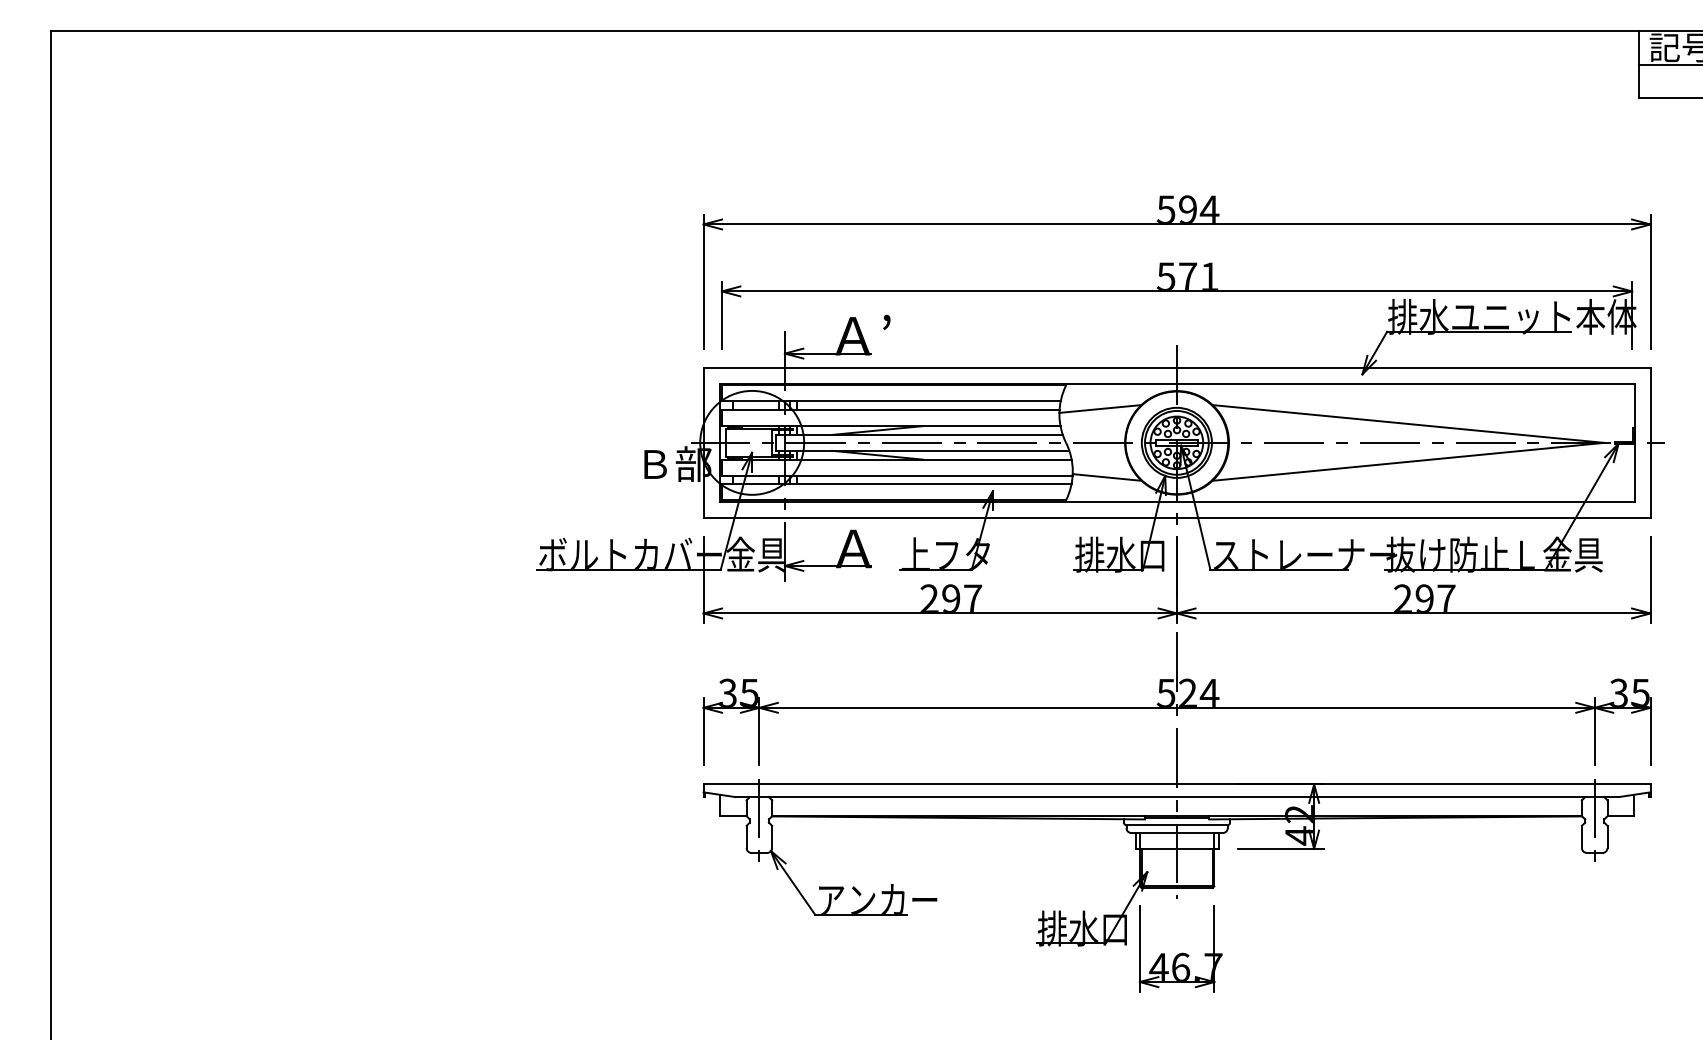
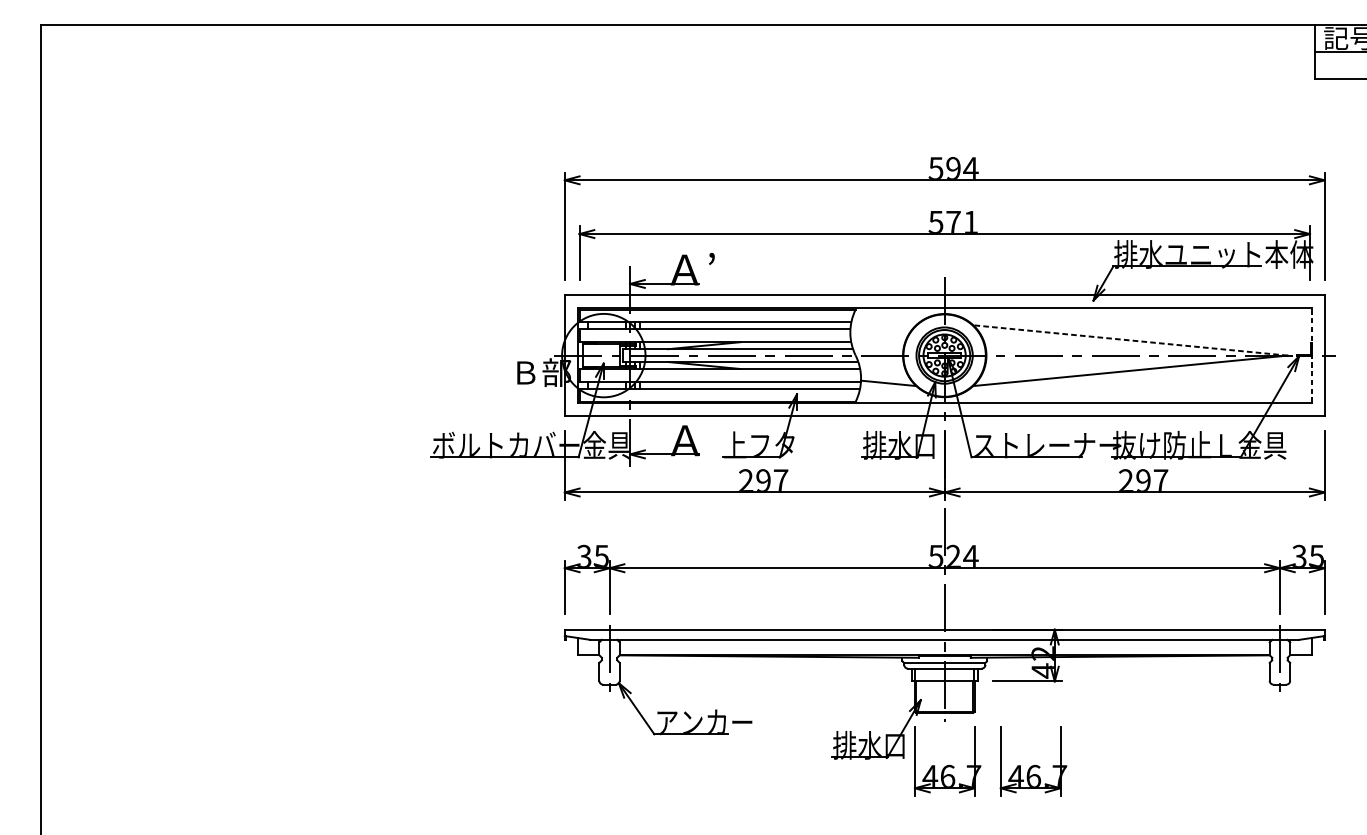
line: (1100, 408) -> (883, 328), removed
line: (1408, 423) -> (1130, 340), solid -> dashed
line: (1634, 442) -> (1311, 355), solid -> dashed
part: (1287, 948) -> (1033, 761), added

